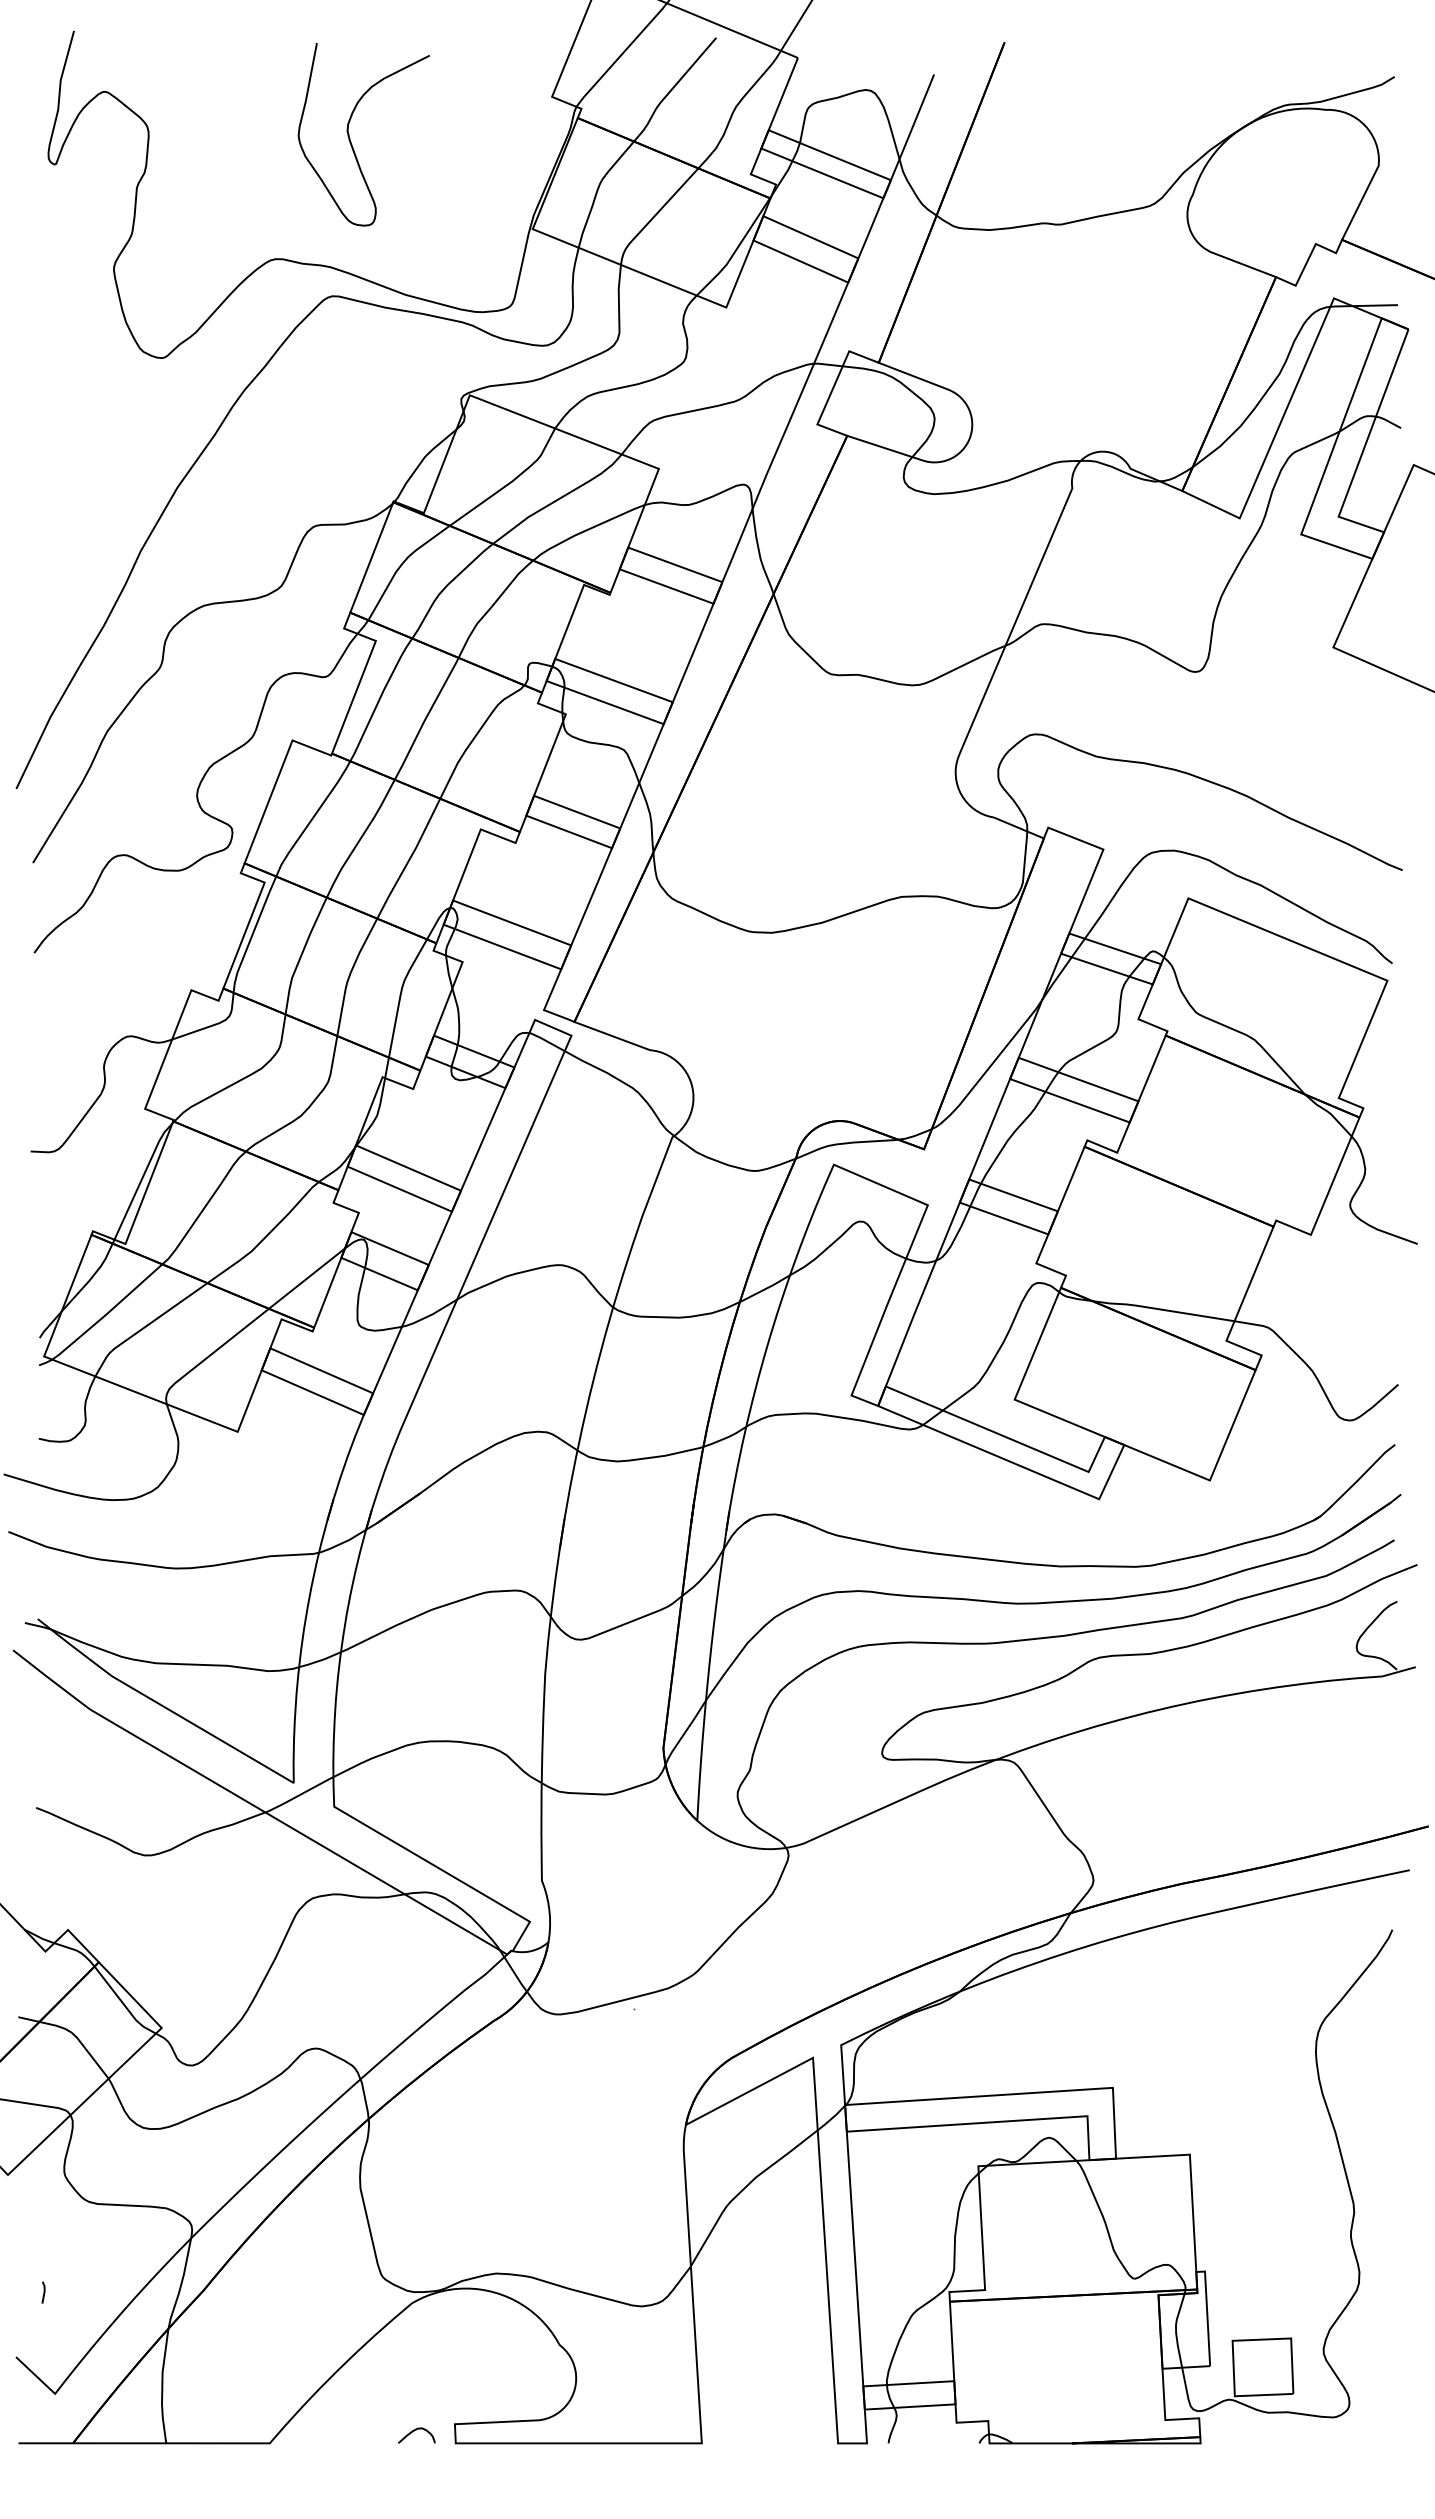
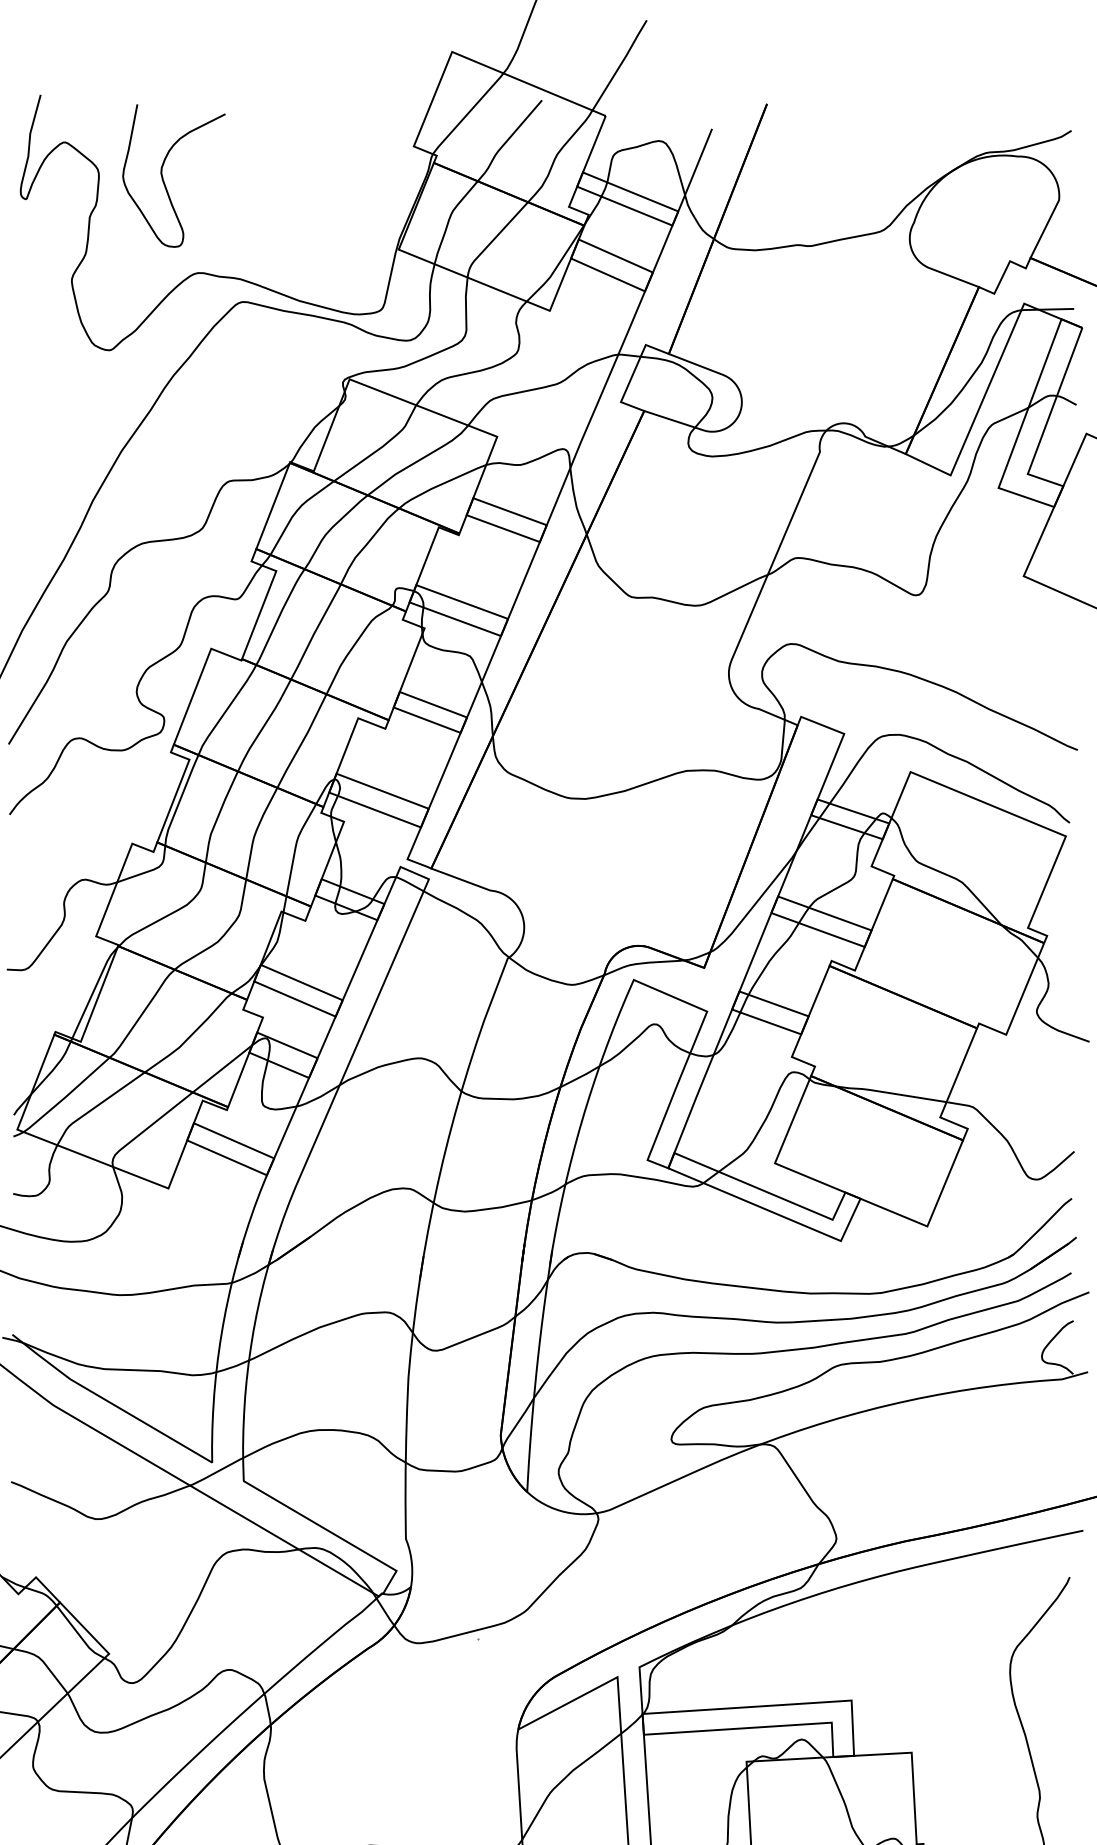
curve: (350, 138) -> (163, 178), moved

